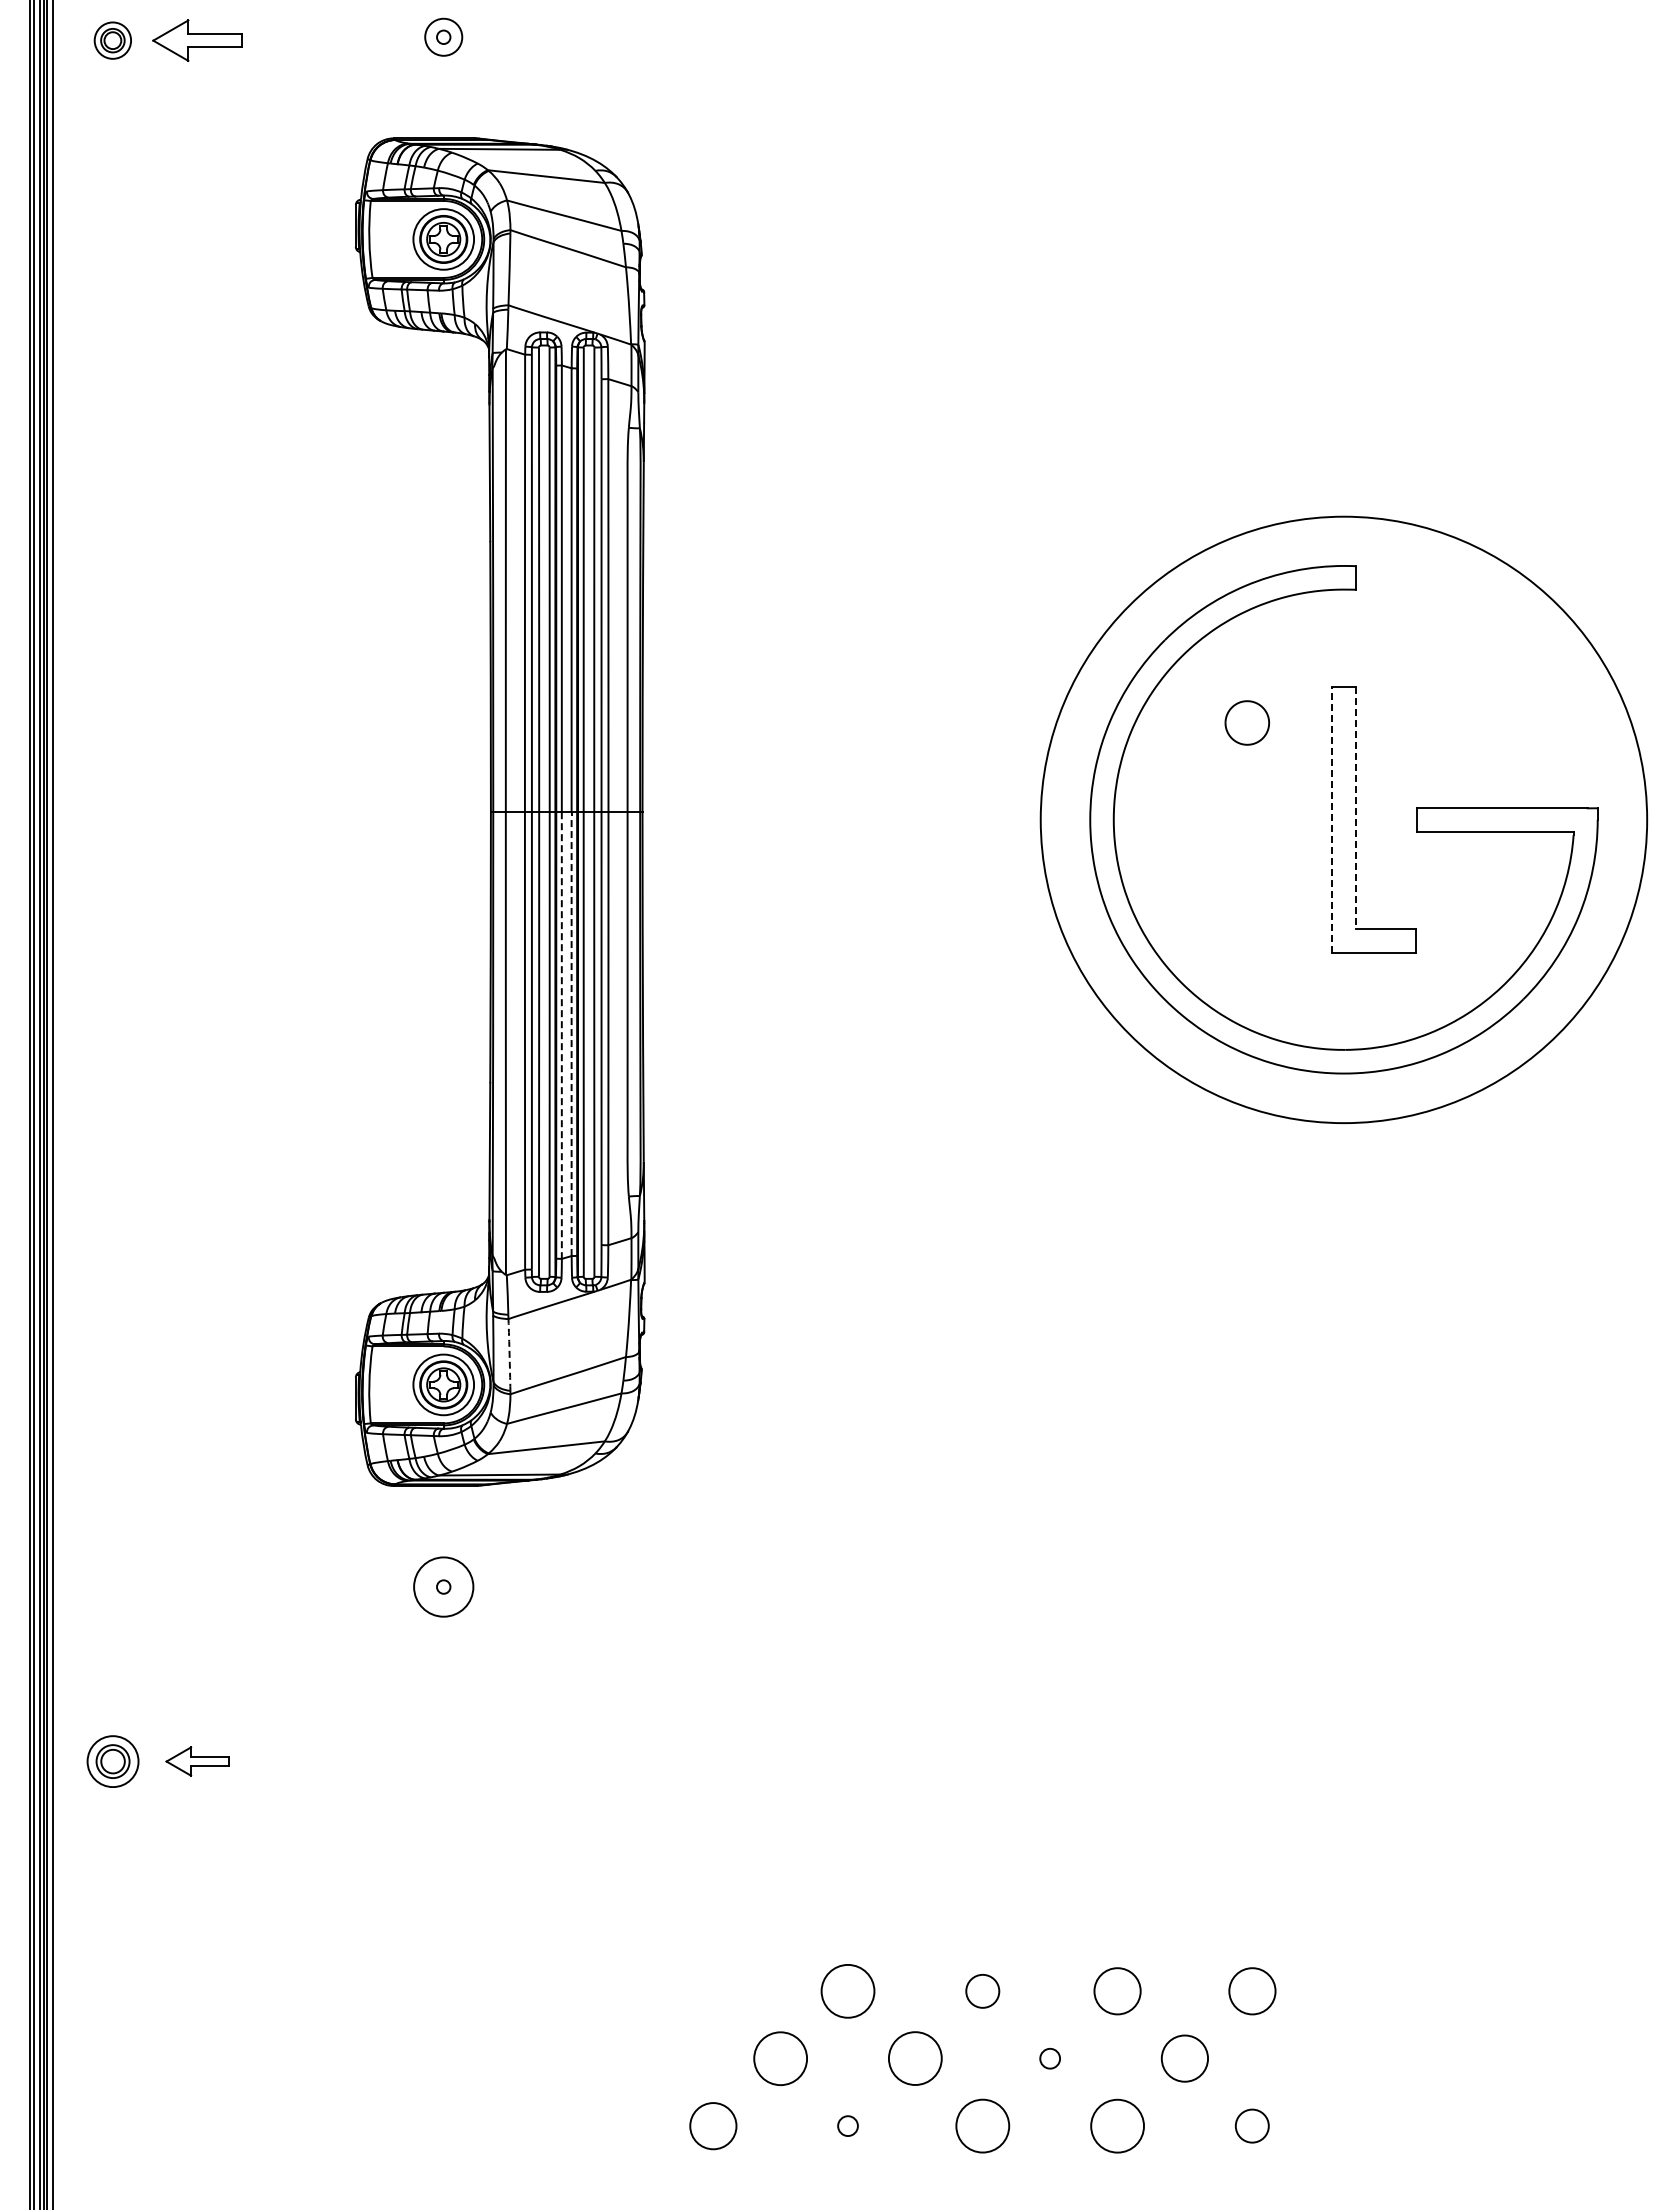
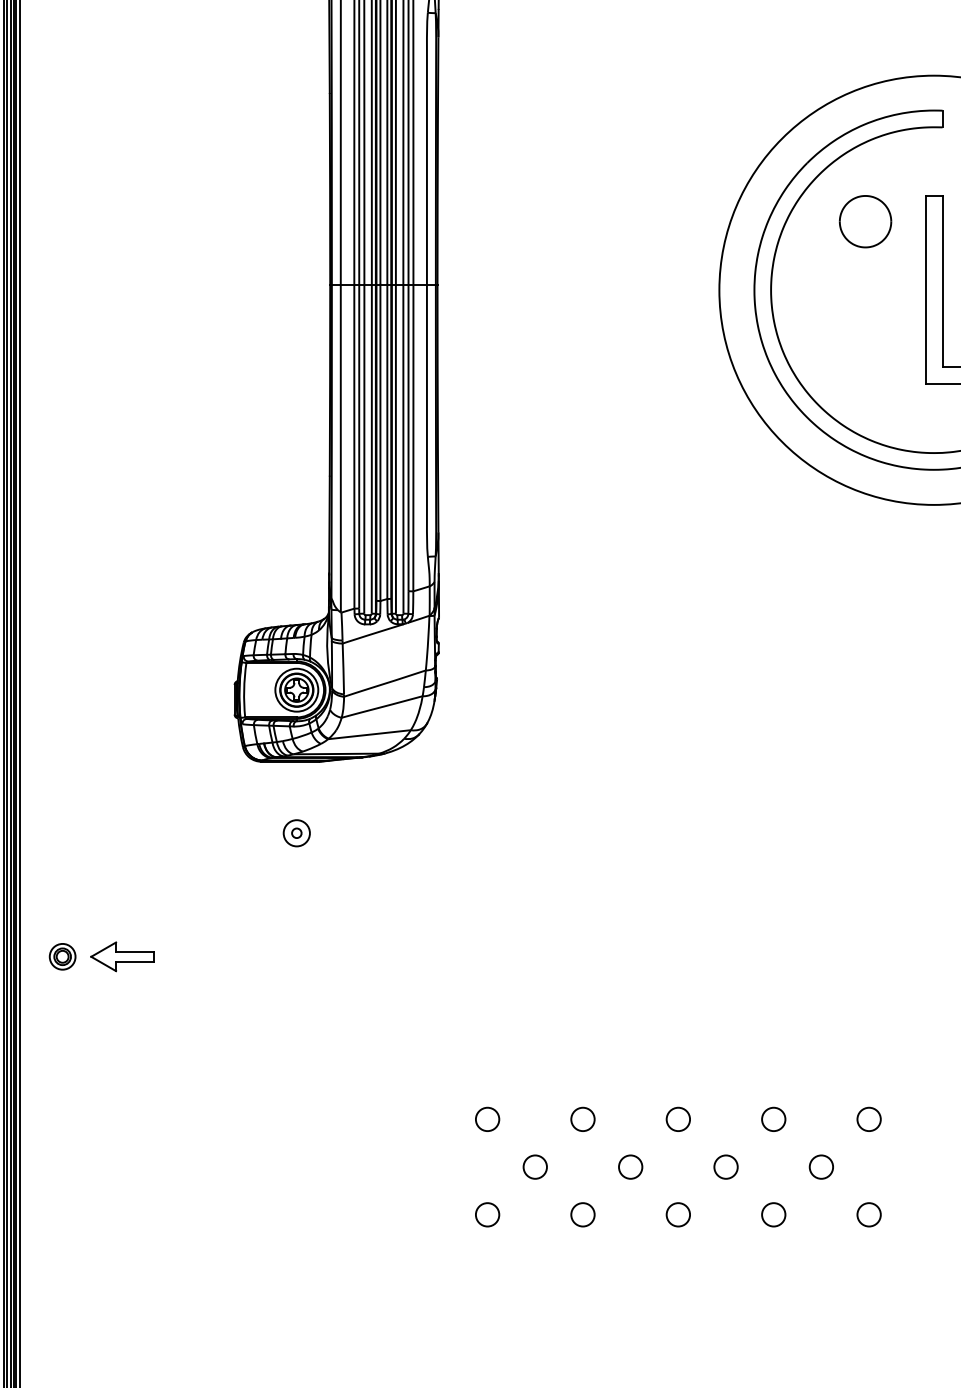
part: (1247, 722) -> (865, 221), size x1.67
line: (1356, 808) -> (942, 282), dashed -> solid
line: (1331, 819) -> (925, 290), dashed -> solid
line: (571, 1034) -> (387, 442), dashed -> solid
line: (561, 1036) -> (380, 443), dashed -> solid
arc: (509, 1354) -> (343, 668), dashed -> solid
circle: (443, 1586) -> (296, 832), size x0.62
part: (112, 1761) -> (62, 956), size x0.71
part: (197, 1761) -> (122, 956), size x1.43
circle: (847, 1990) -> (582, 1118), size x0.62
circle: (712, 1991) -> (487, 1119), added
circle: (1117, 1991) -> (773, 1119), size x0.71
circle: (1251, 1991) -> (868, 1119), size x0.71
circle: (780, 2058) -> (535, 1166), size x0.62
circle: (915, 2058) -> (630, 1166), size x0.62
circle: (1049, 2058) -> (725, 1166), size x1.67
circle: (1184, 2058) -> (821, 1166), size x0.71
circle: (712, 2125) -> (487, 1214), size x0.71
circle: (847, 2125) -> (582, 1214), size x1.67
circle: (982, 2125) -> (678, 1214), size x0.62
circle: (1117, 2125) -> (773, 1214), size x0.62

